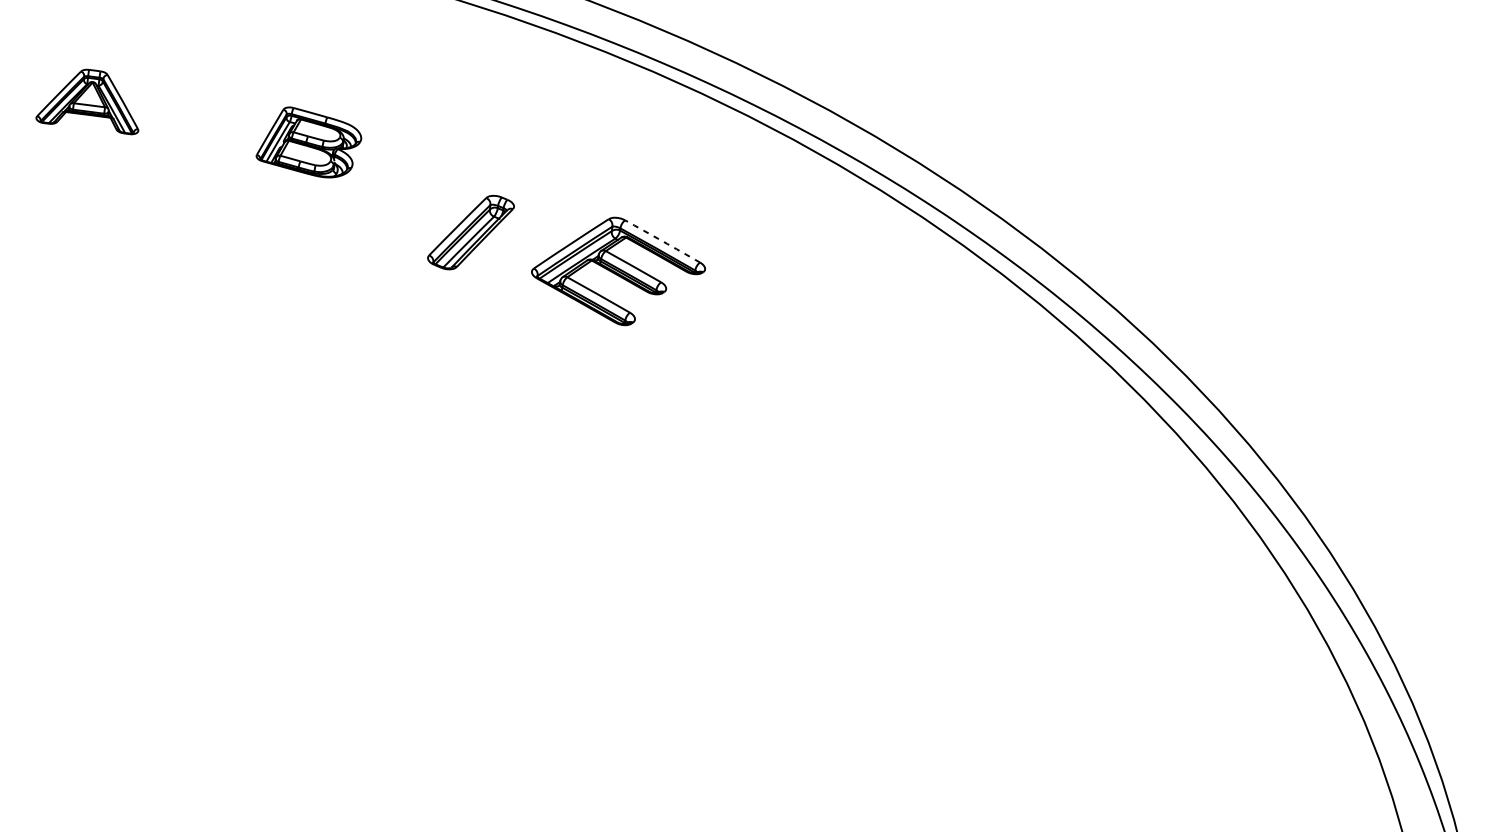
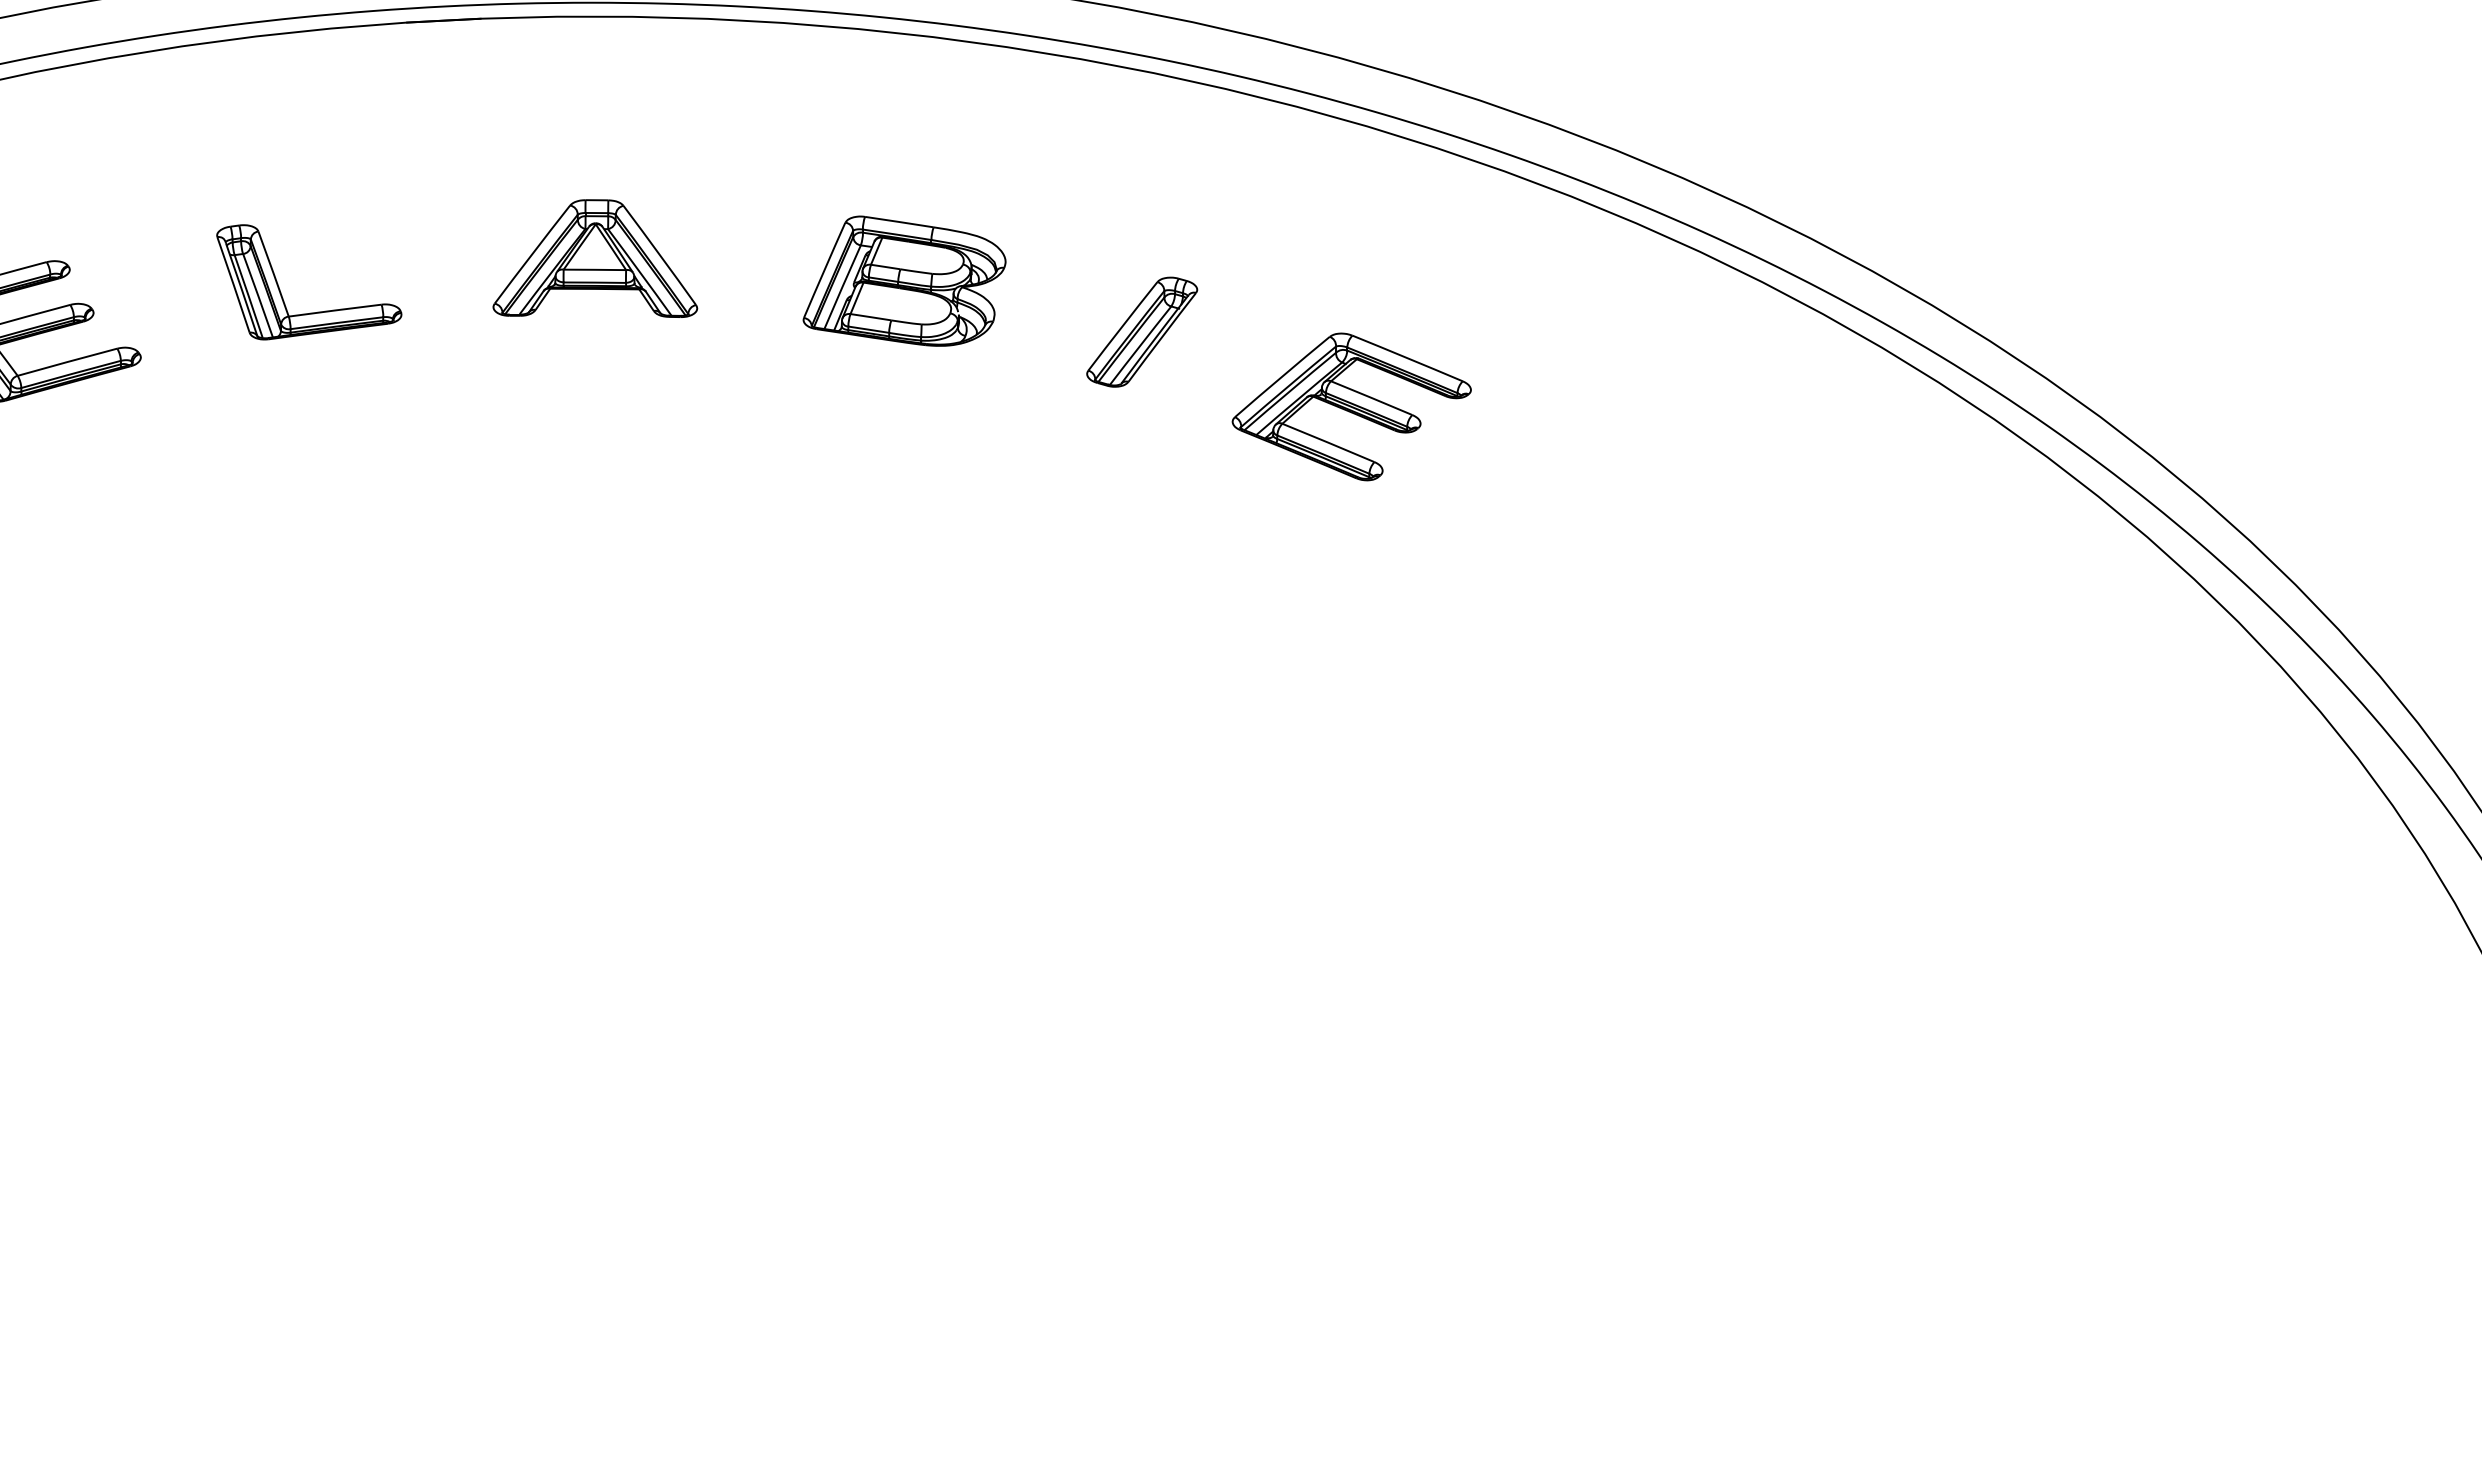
part: (90, 99) -> (595, 258), size x1.43
part: (309, 142) -> (904, 280), size x1.43
part: (471, 232) -> (1142, 331), moved
arc: (662, 241) -> (1407, 358), dashed -> solid

